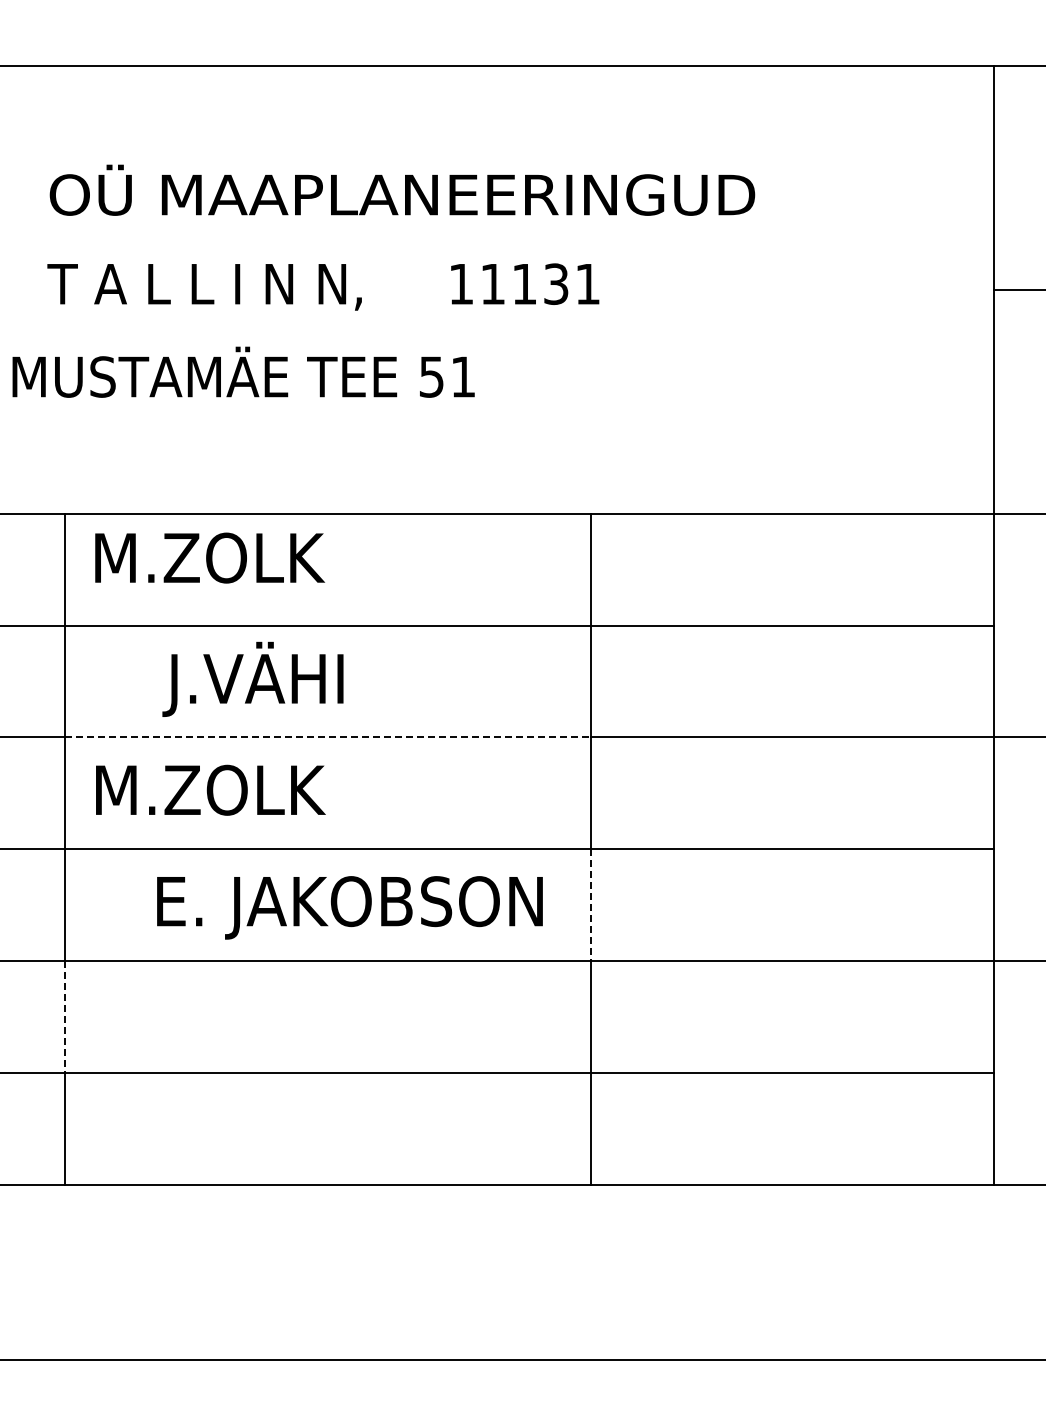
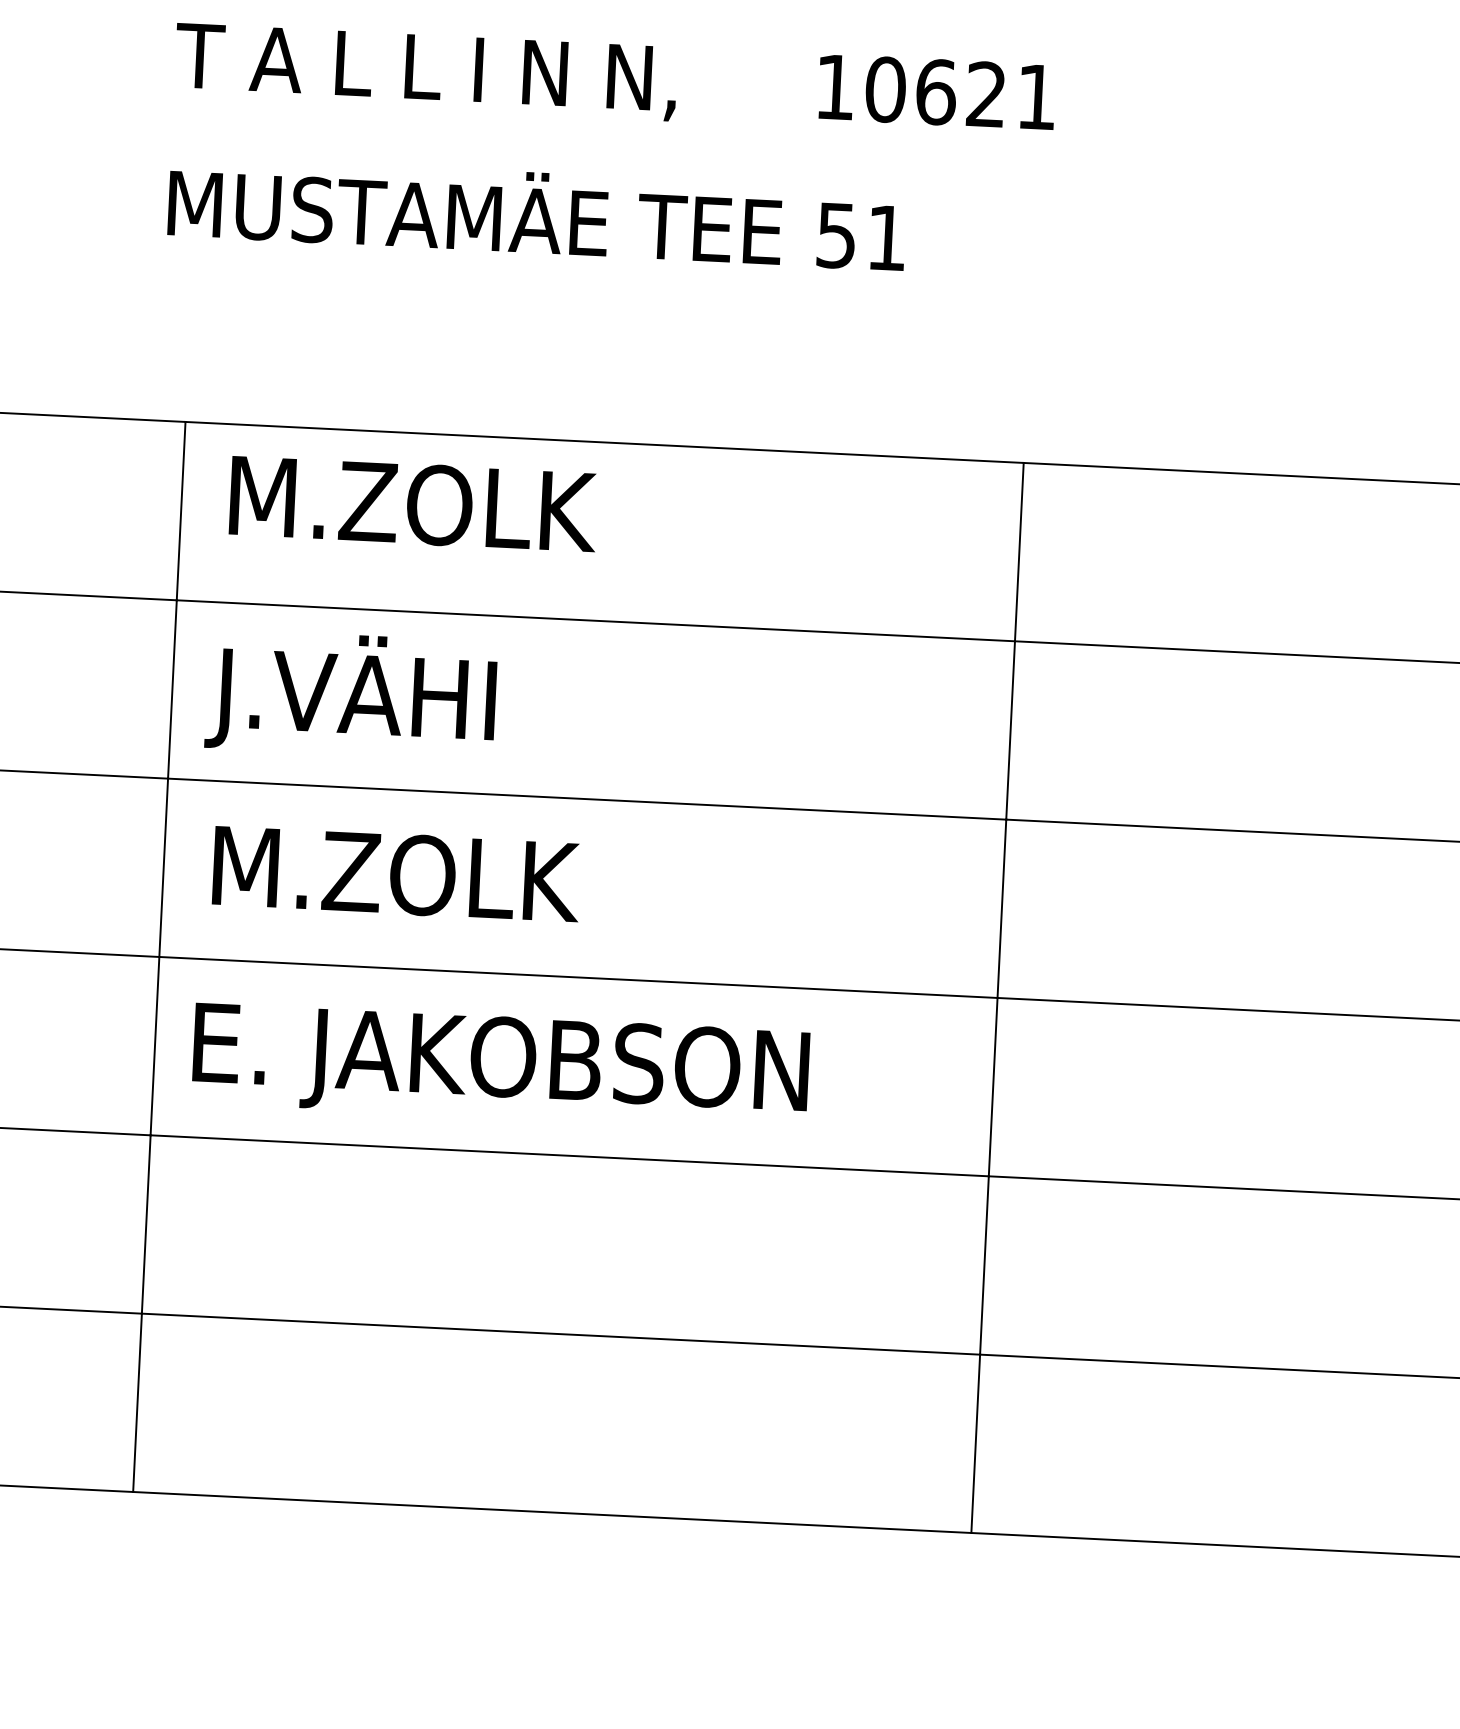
text: (524, 284) -> (935, 92), 11131 -> 10621
text: (243, 371) -> (537, 212), moved
text: (252, 678) -> (350, 693), moved
line: (328, 737) -> (588, 799), dashed -> solid
line: (590, 905) -> (992, 1087), dashed -> solid
text: (349, 907) -> (500, 1066), moved
line: (64, 1017) -> (145, 1224), dashed -> solid

